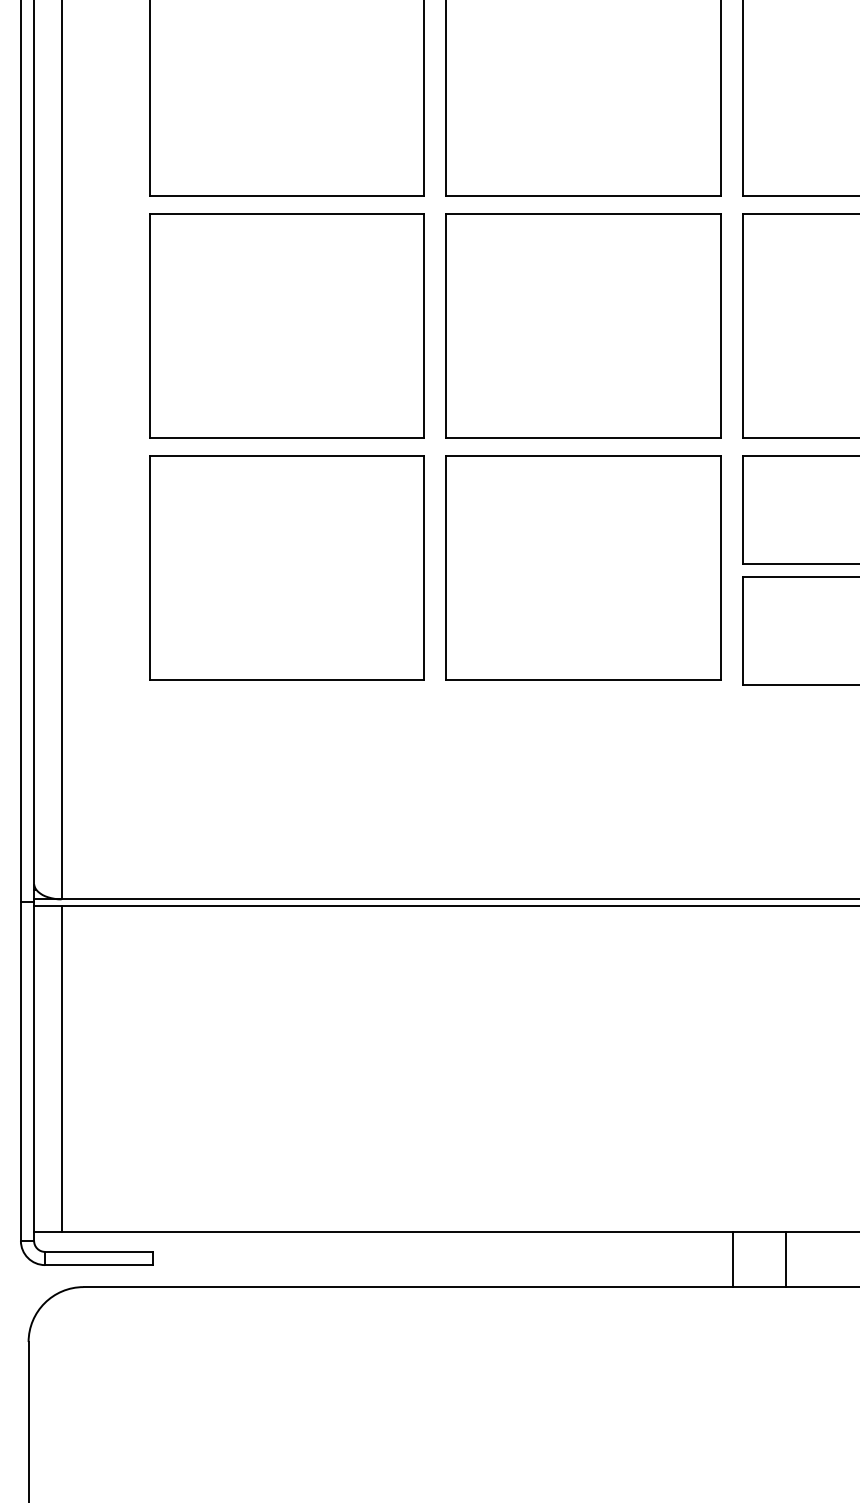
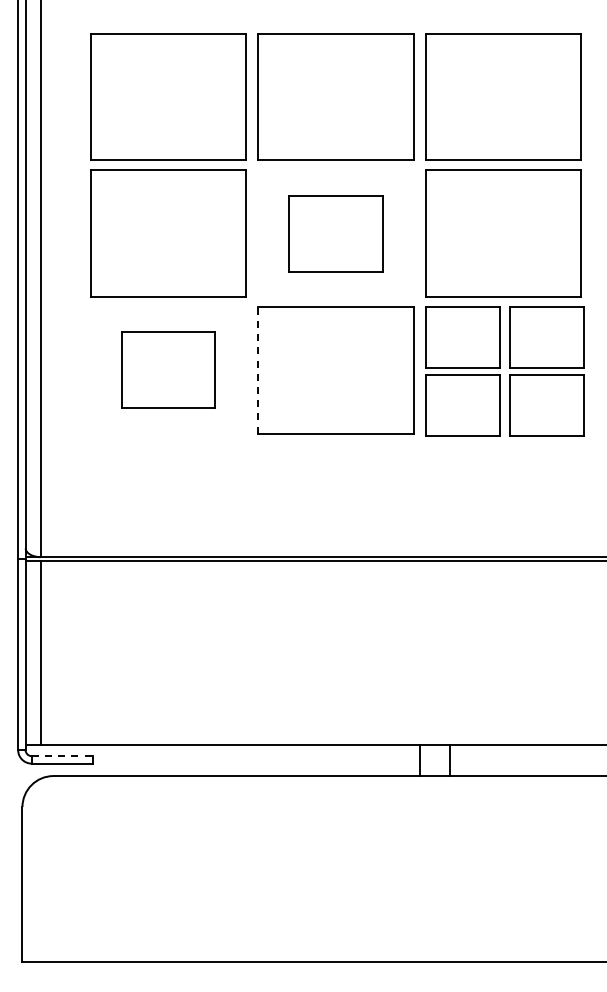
part: (583, 325) -> (335, 233), size x0.6
line: (446, 566) -> (258, 369), solid -> dashed
part: (287, 568) -> (168, 370), size x0.6
line: (99, 1252) -> (62, 756), solid -> dashed

